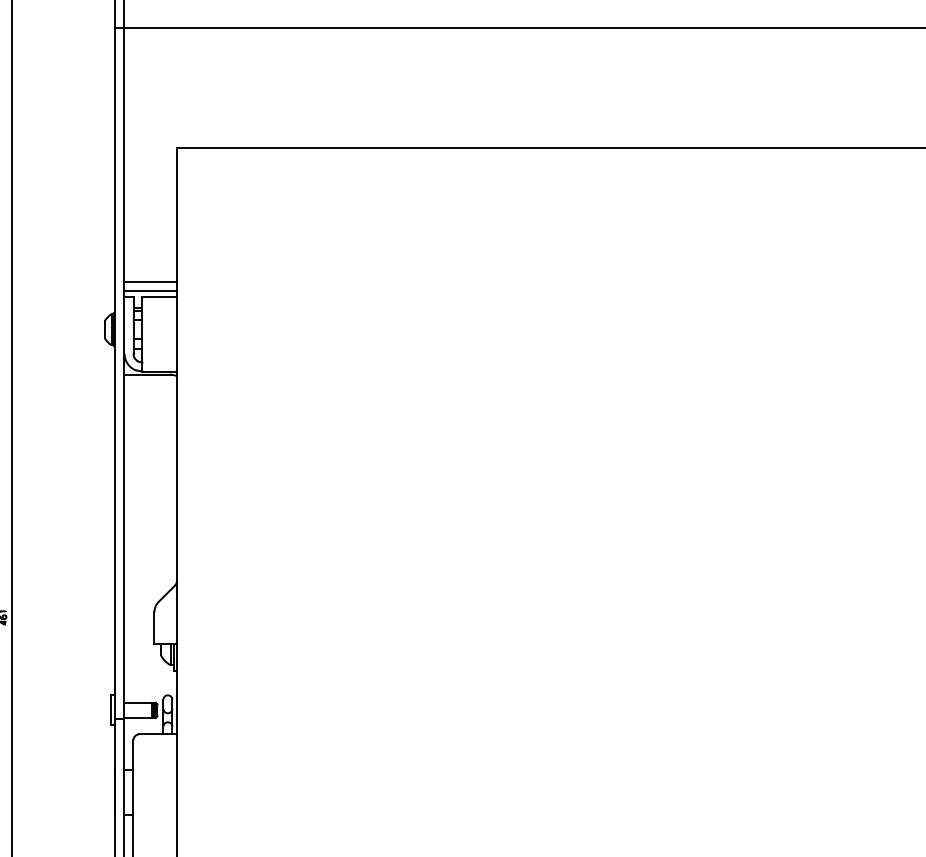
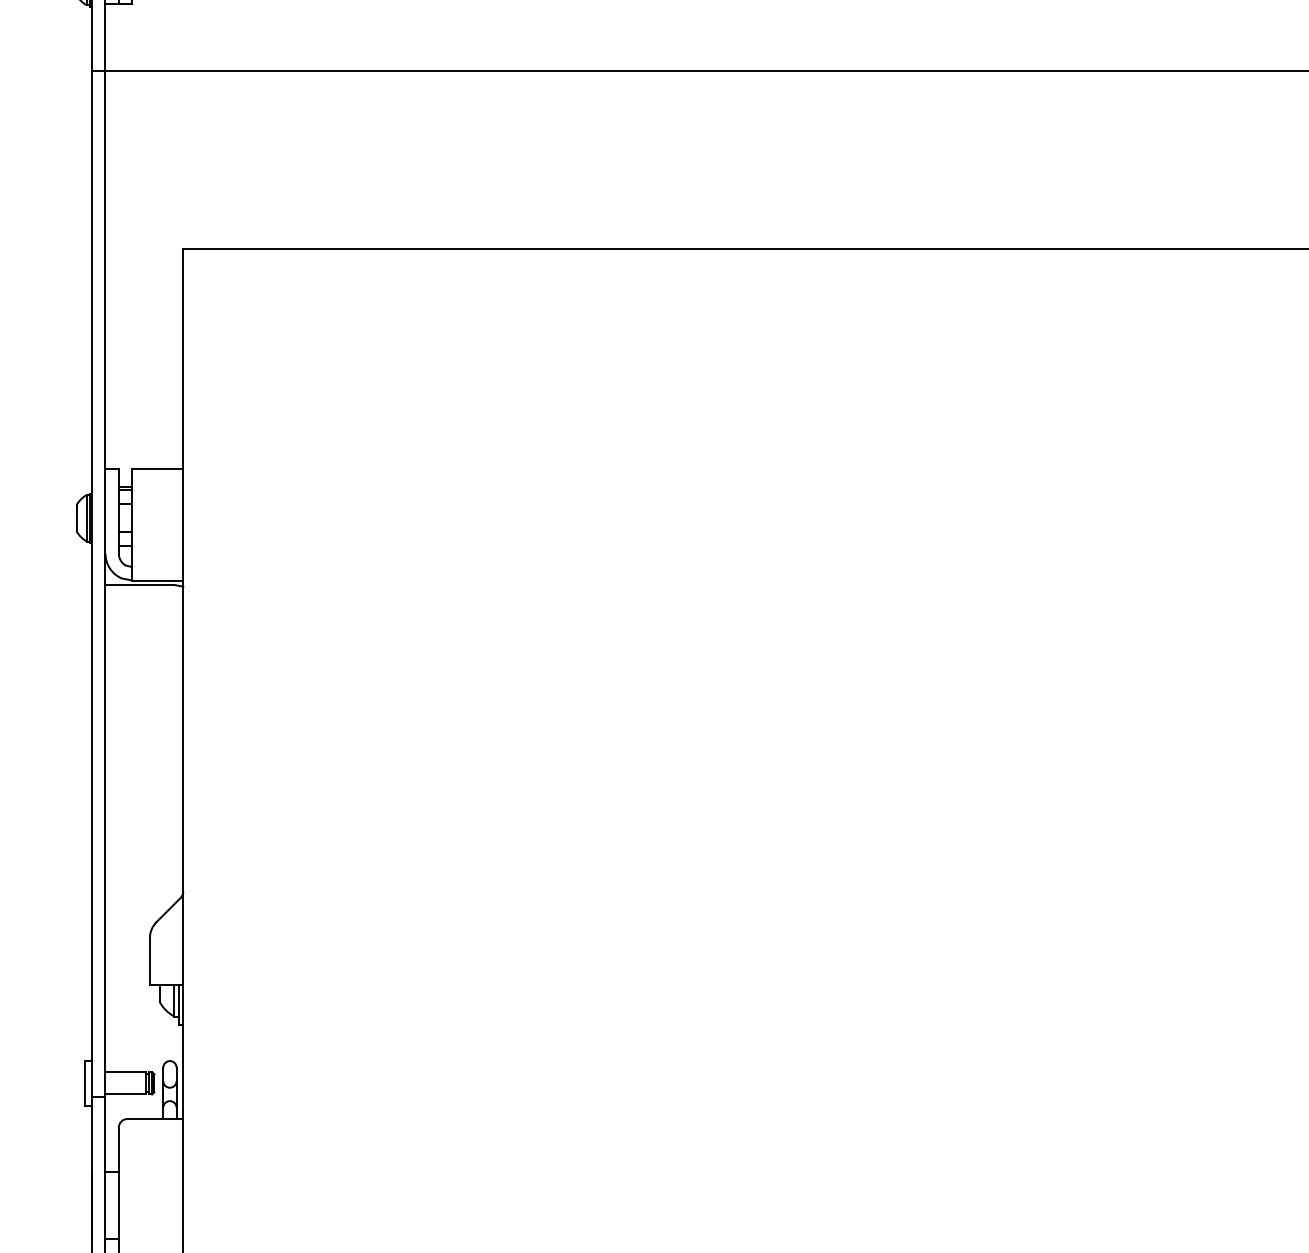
line: (150, 281) -> (144, 446), removed
line: (150, 290) -> (144, 460), removed

